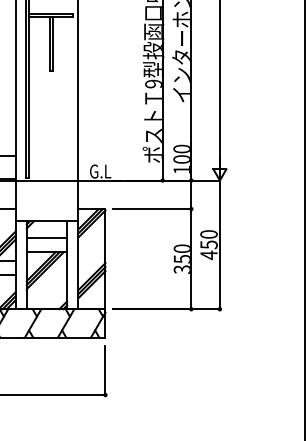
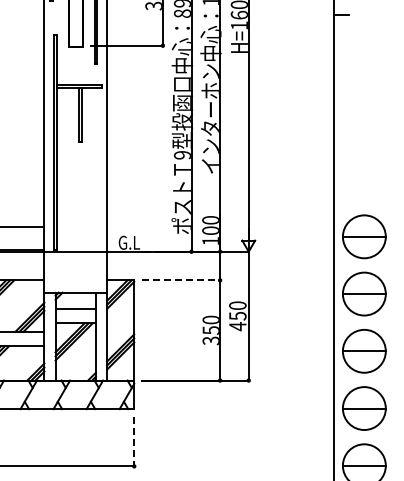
line: (152, 209) -> (181, 280), solid -> dashed
line: (105, 370) -> (134, 441), solid -> dashed

